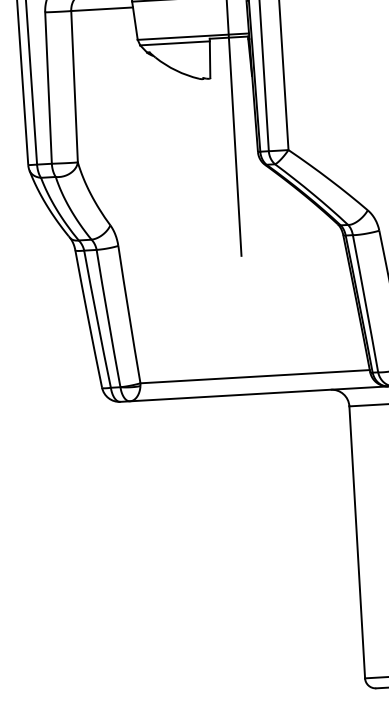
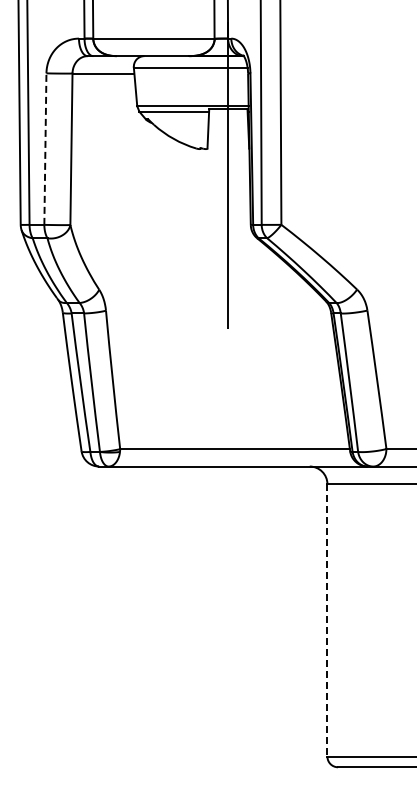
line: (48, 88) -> (45, 149), solid -> dashed
line: (357, 542) -> (327, 620), solid -> dashed

